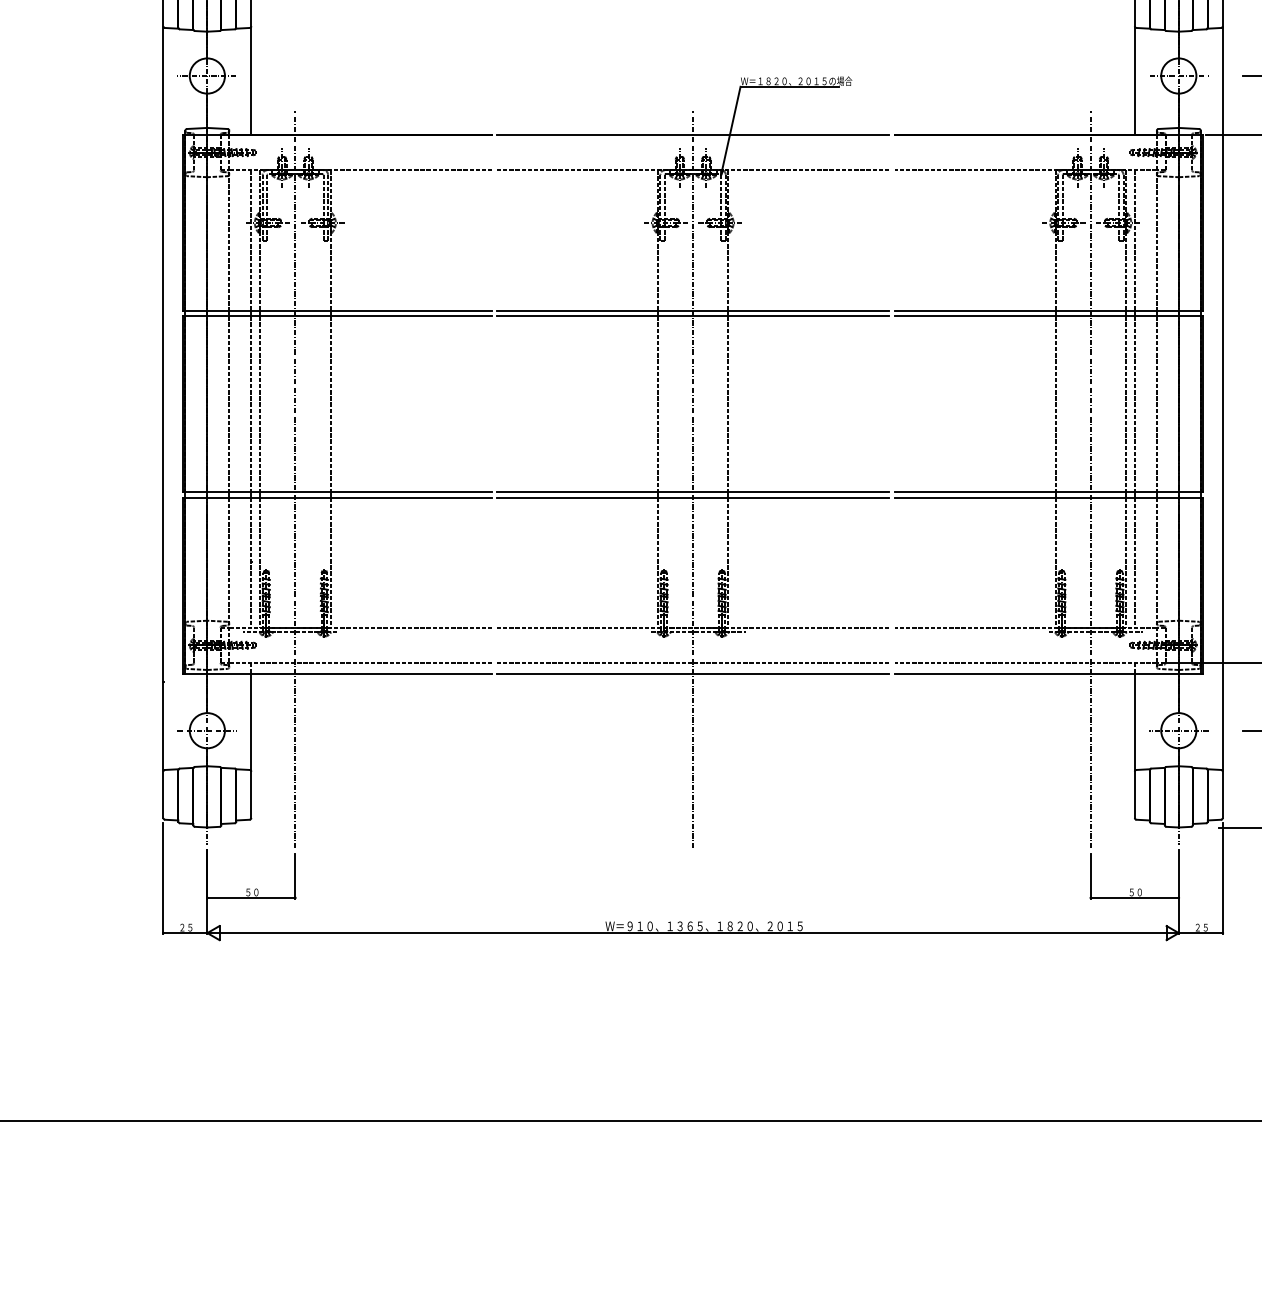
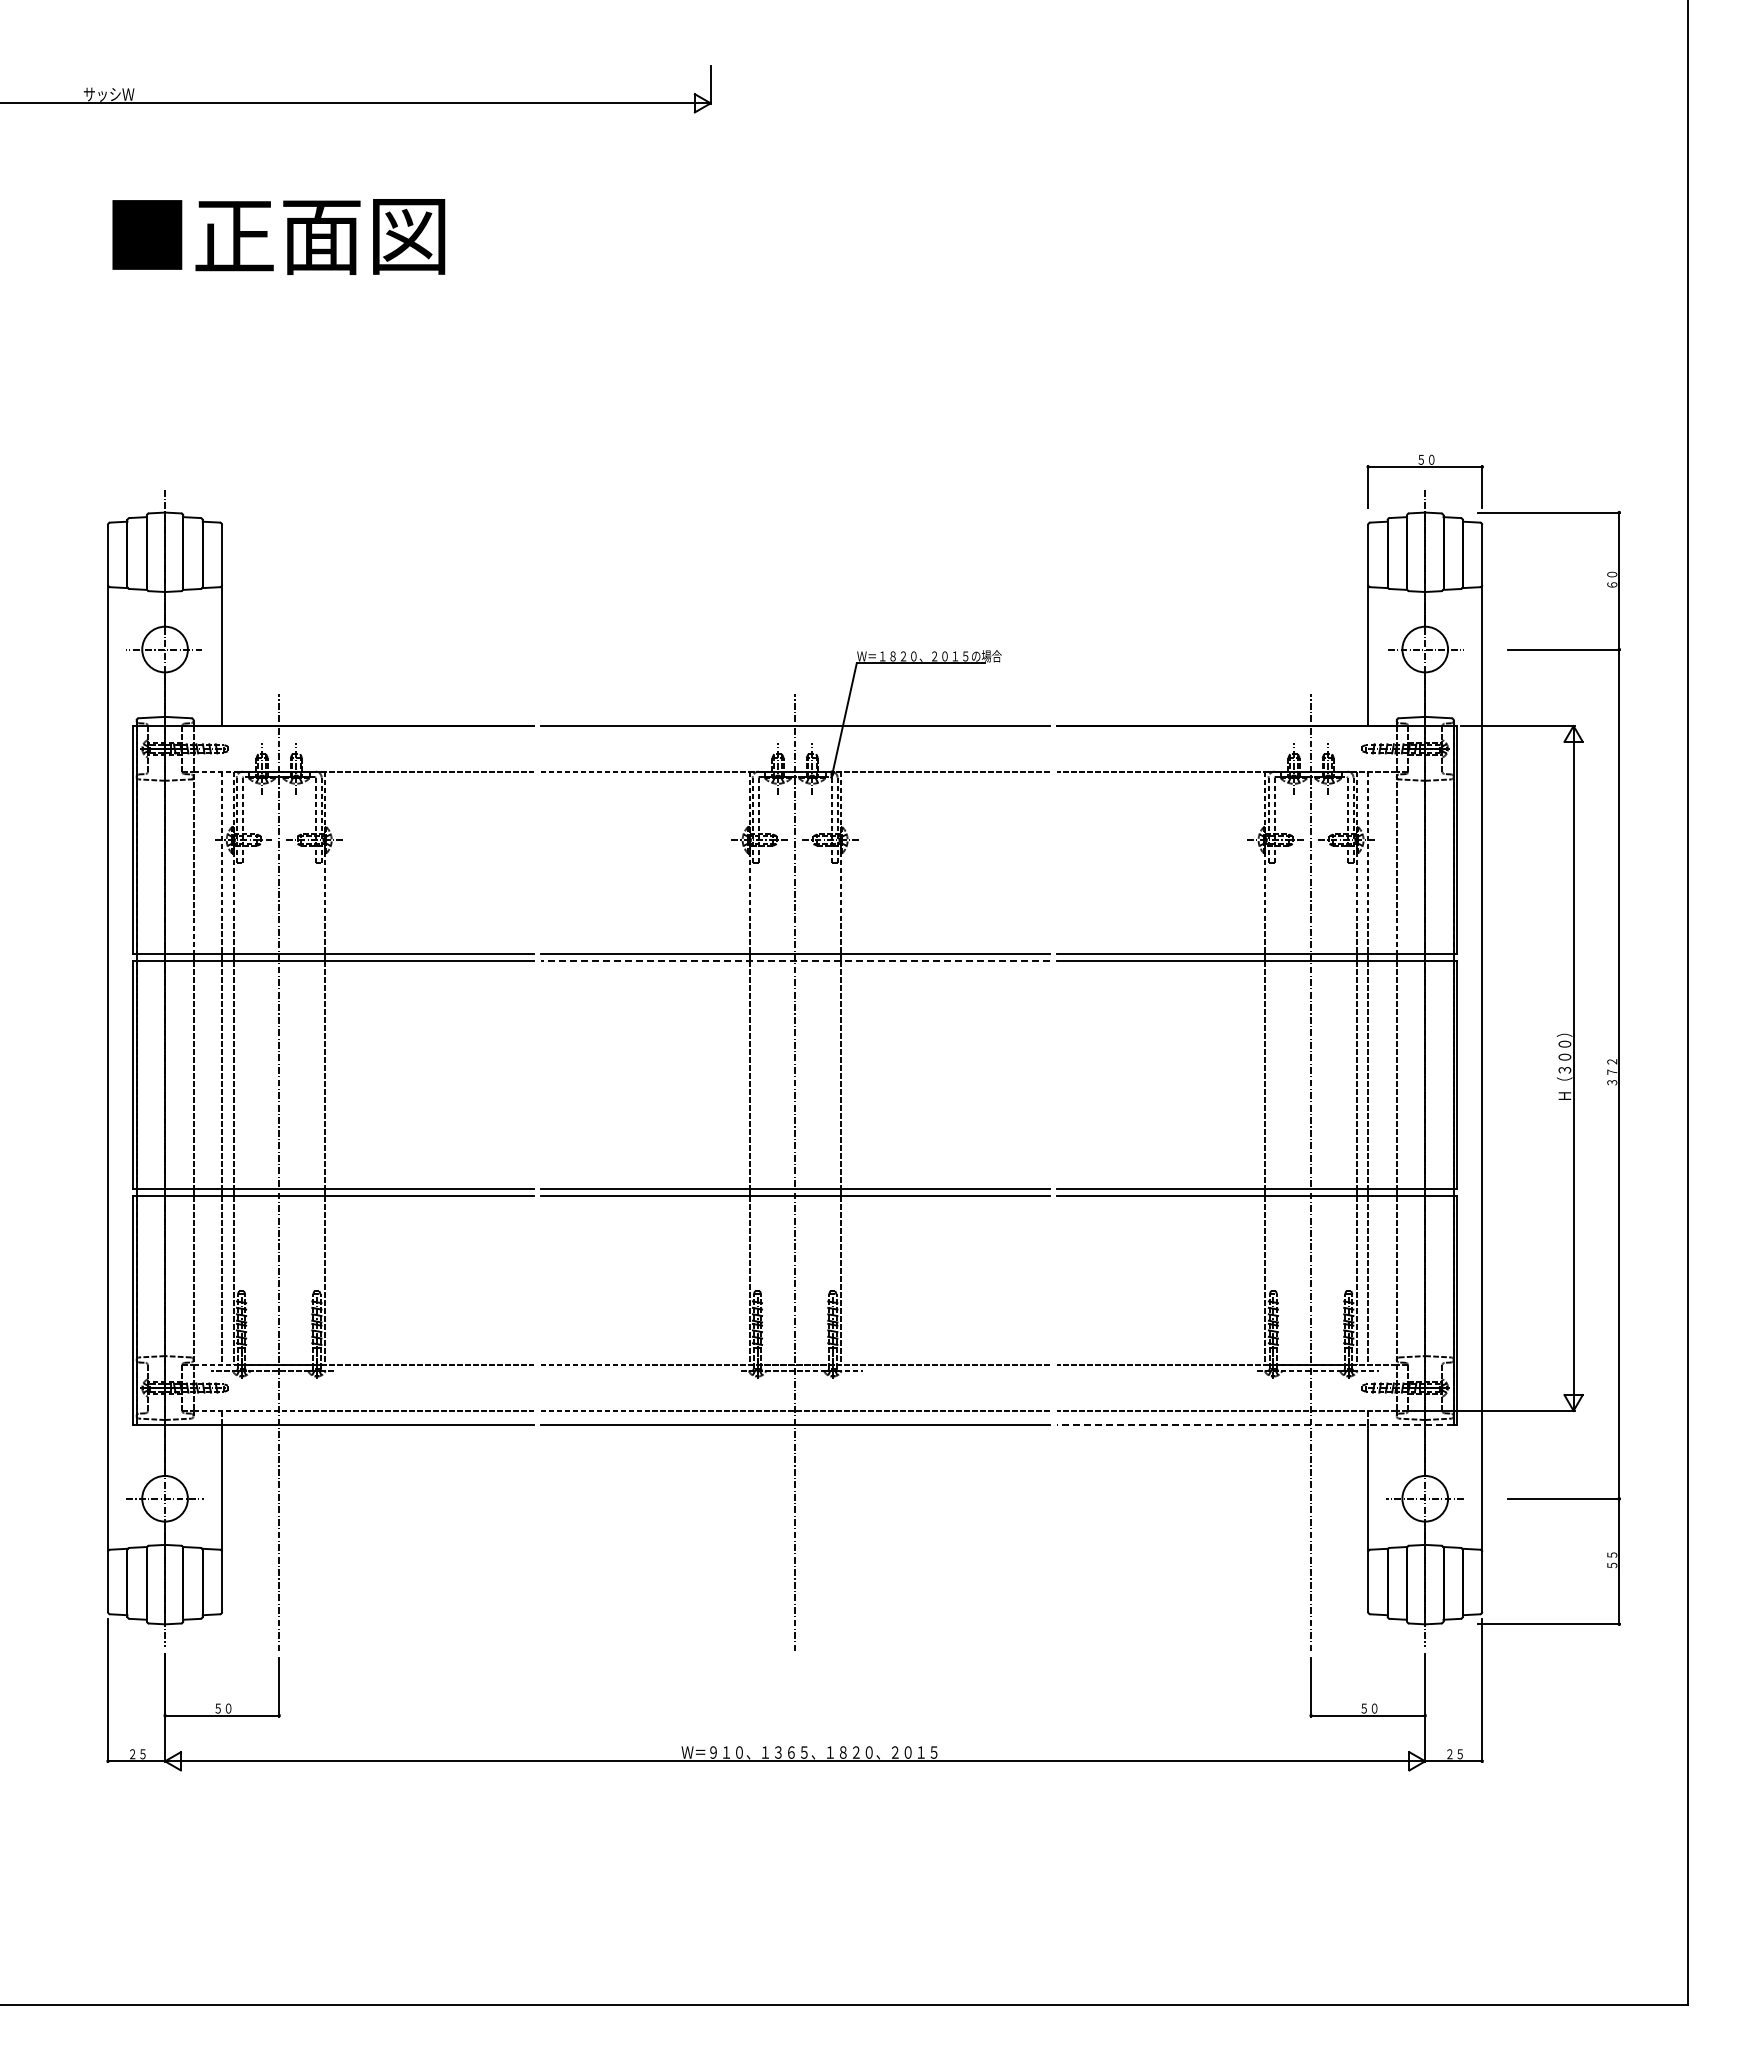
line: (693, 316) -> (795, 961), solid -> dashed
line: (1047, 673) -> (1255, 1424), solid -> dashed

